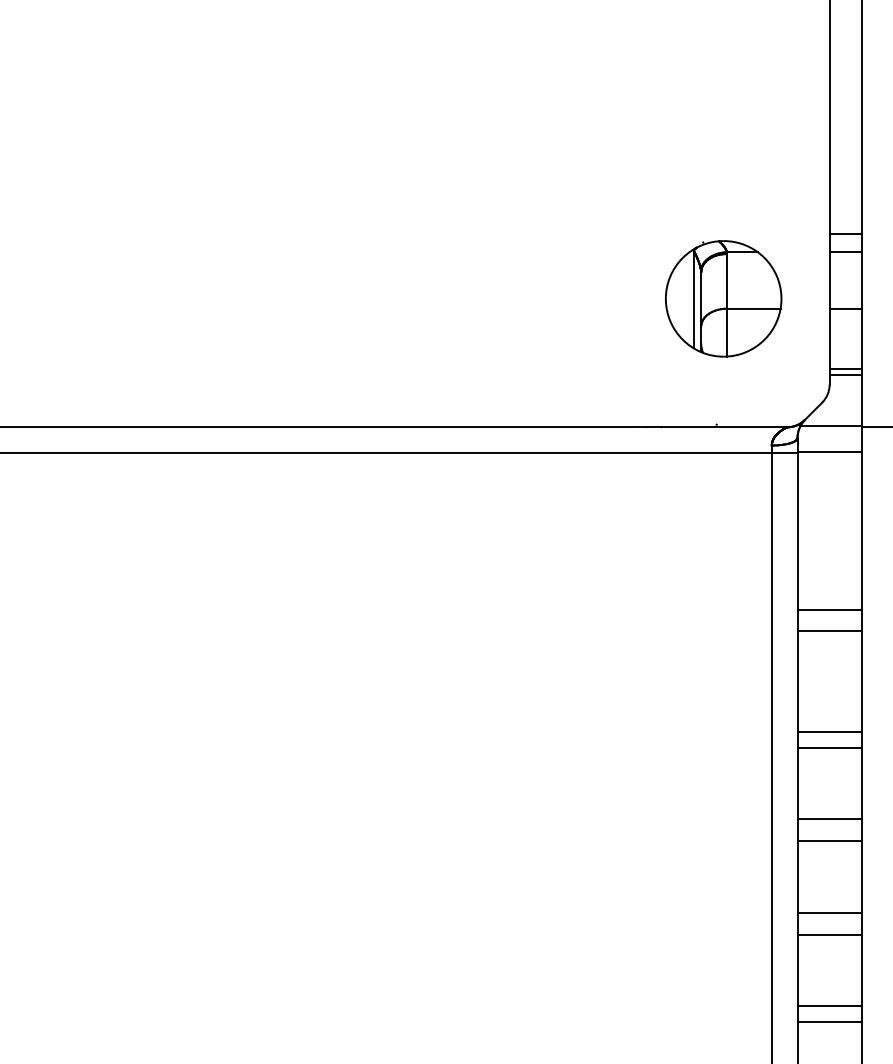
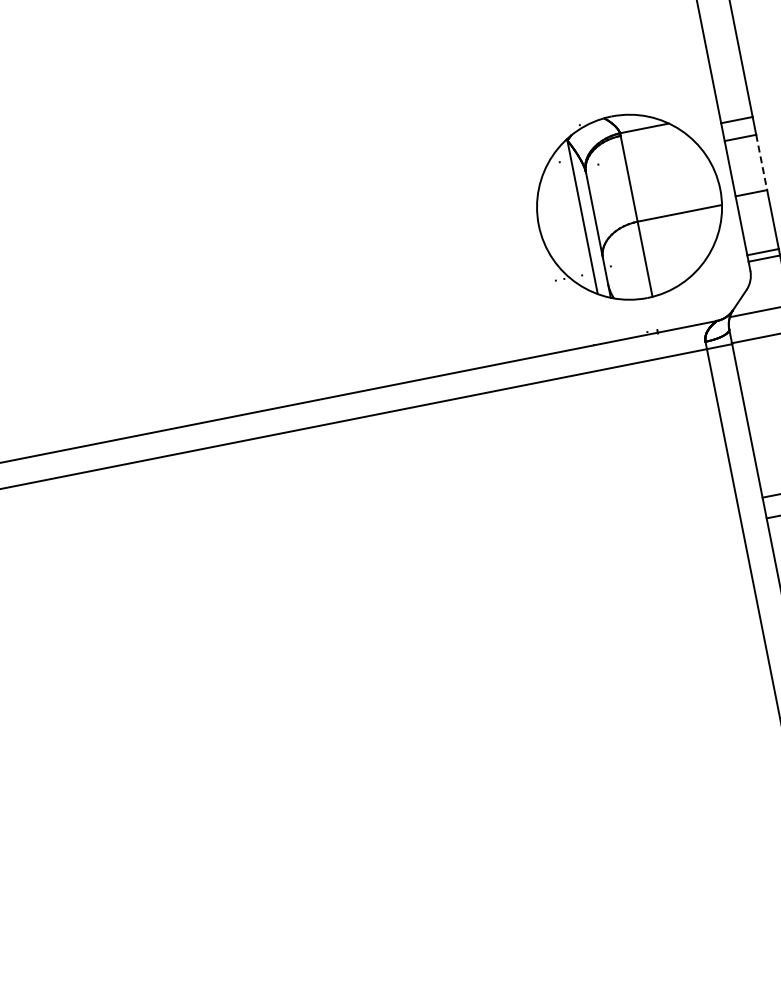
line: (861, 281) -> (761, 163), solid -> dashed
part: (723, 298) -> (629, 206), size x1.6

